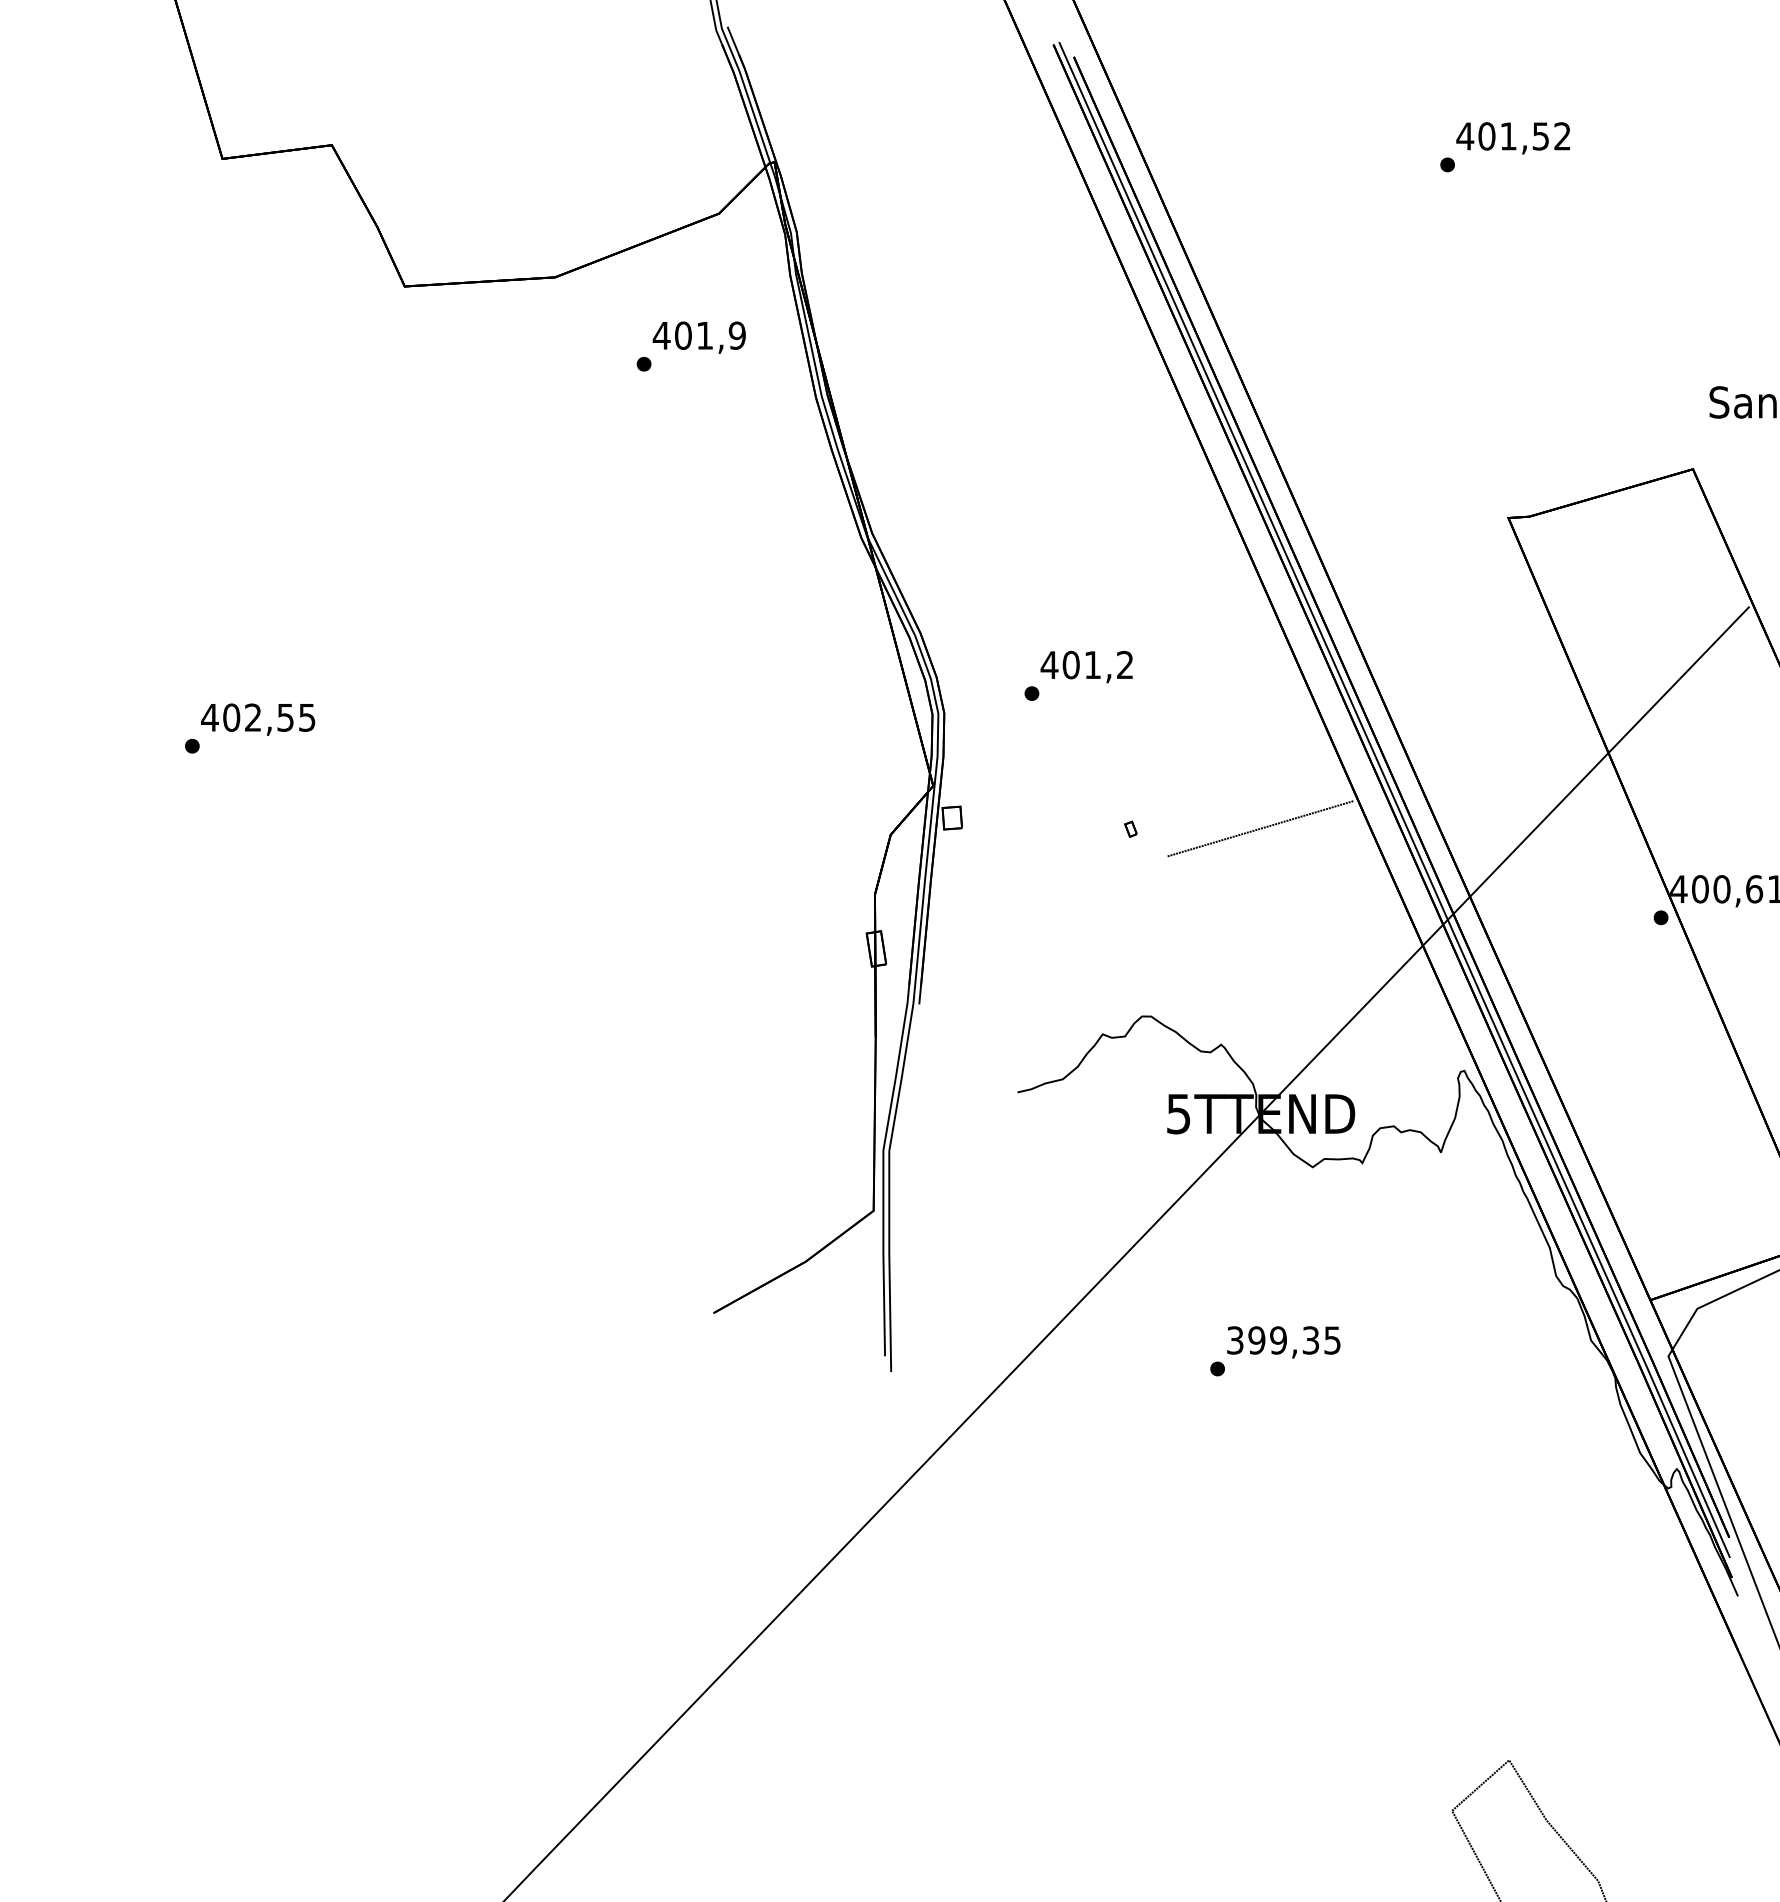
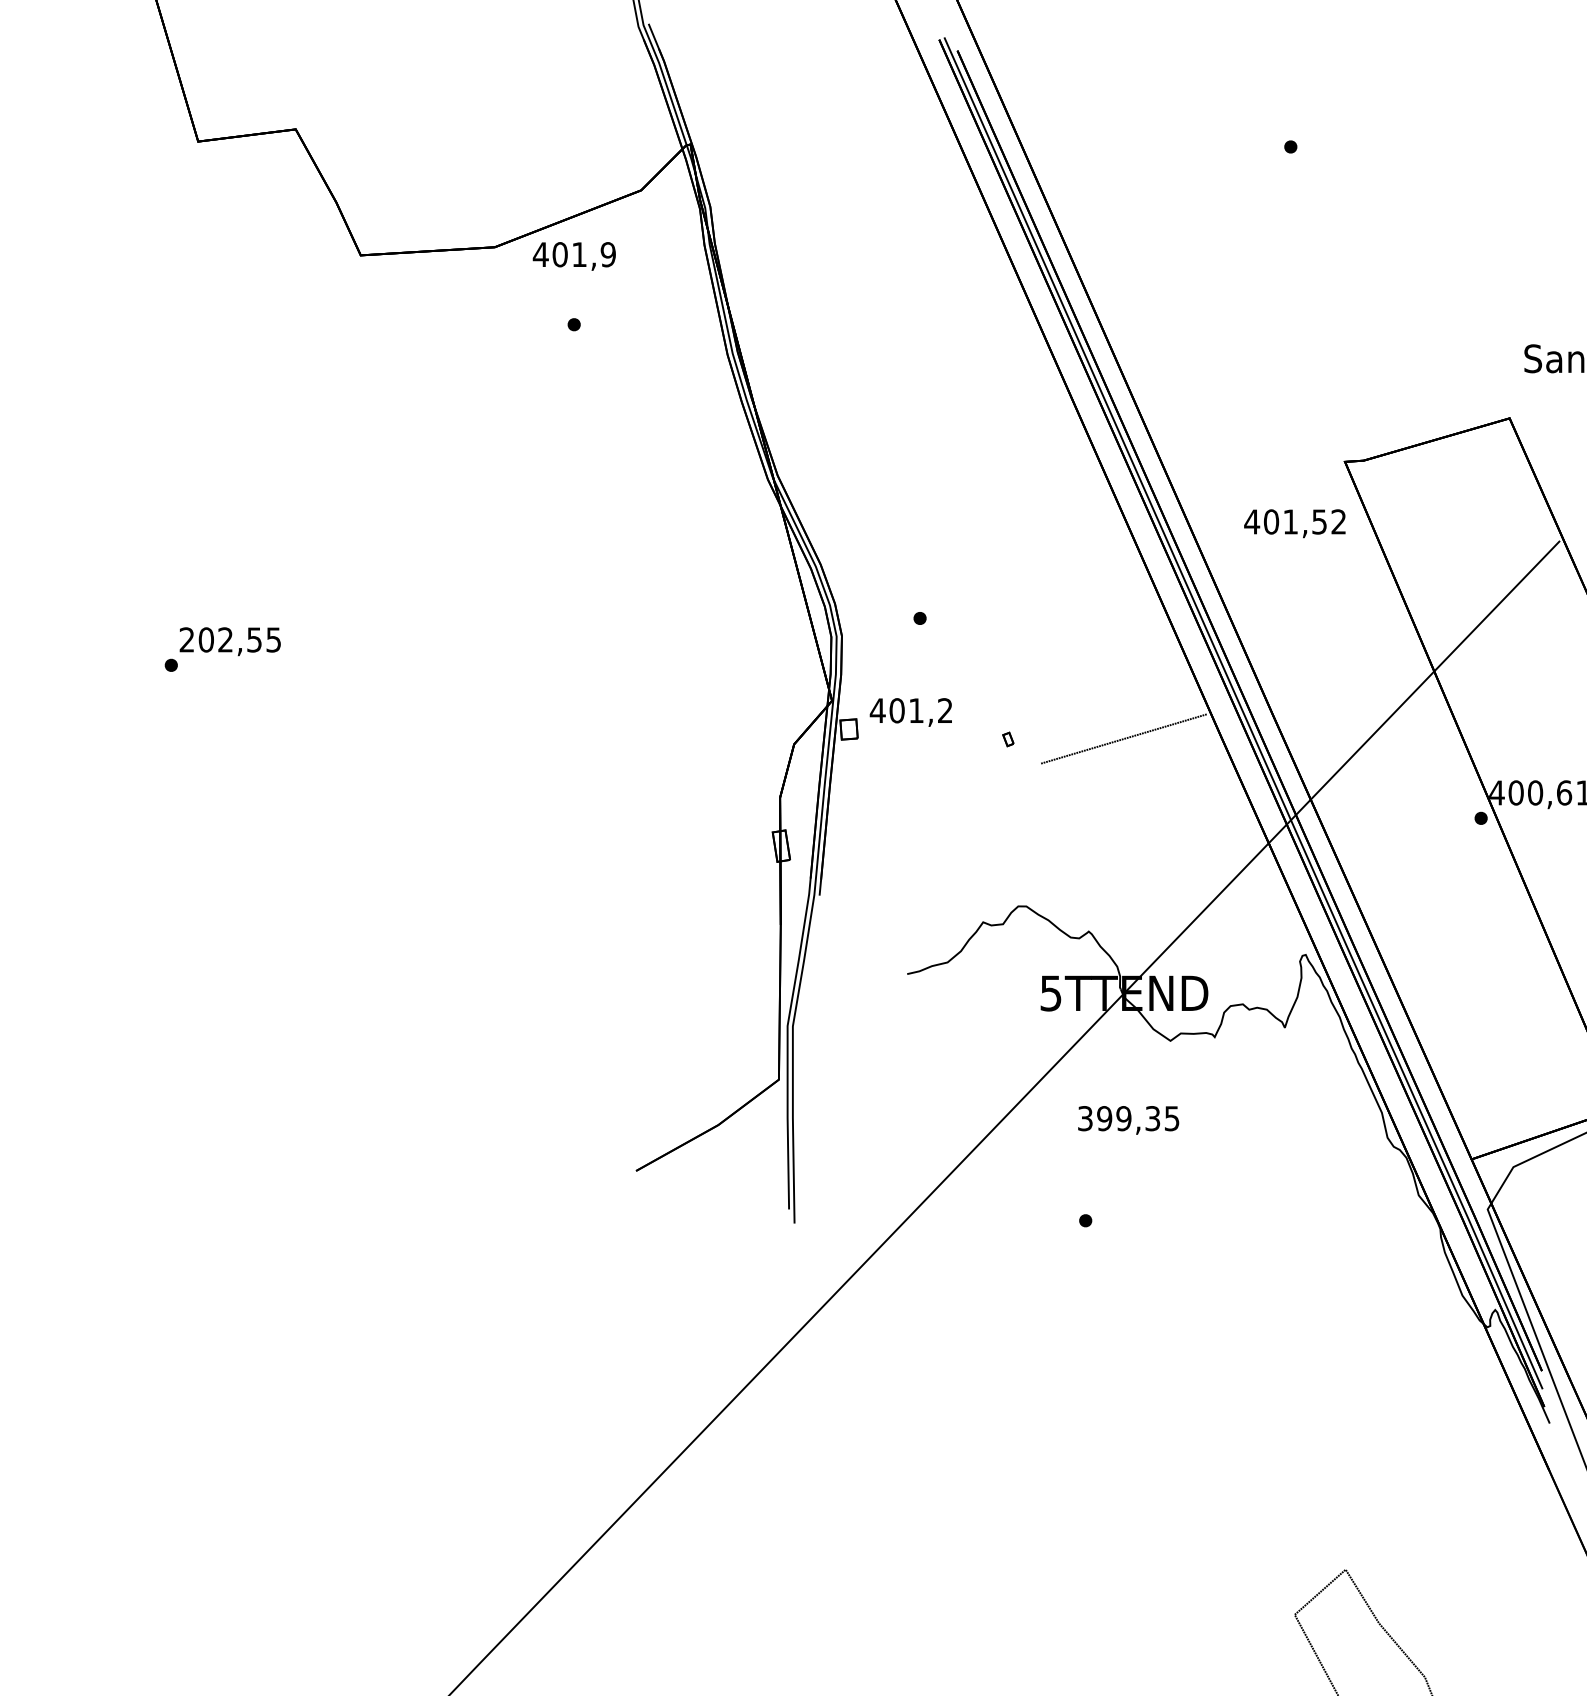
text: (1512, 138) -> (1294, 523), moved
text: (698, 337) -> (573, 256), moved
text: (1086, 666) -> (910, 712), moved
text: (209, 717) -> (186, 639), 402,55 -> 202,55
text: (1283, 1342) -> (1128, 1120), moved

